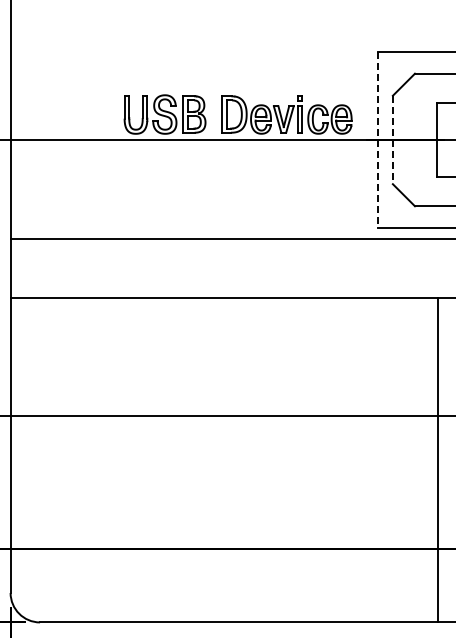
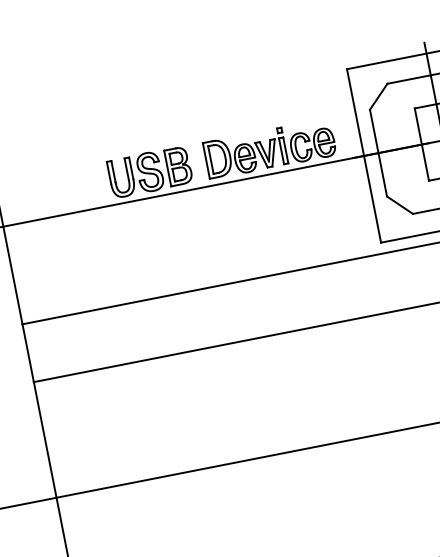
line: (378, 140) -> (364, 156), dashed -> solid
line: (392, 140) -> (378, 153), dashed -> solid

